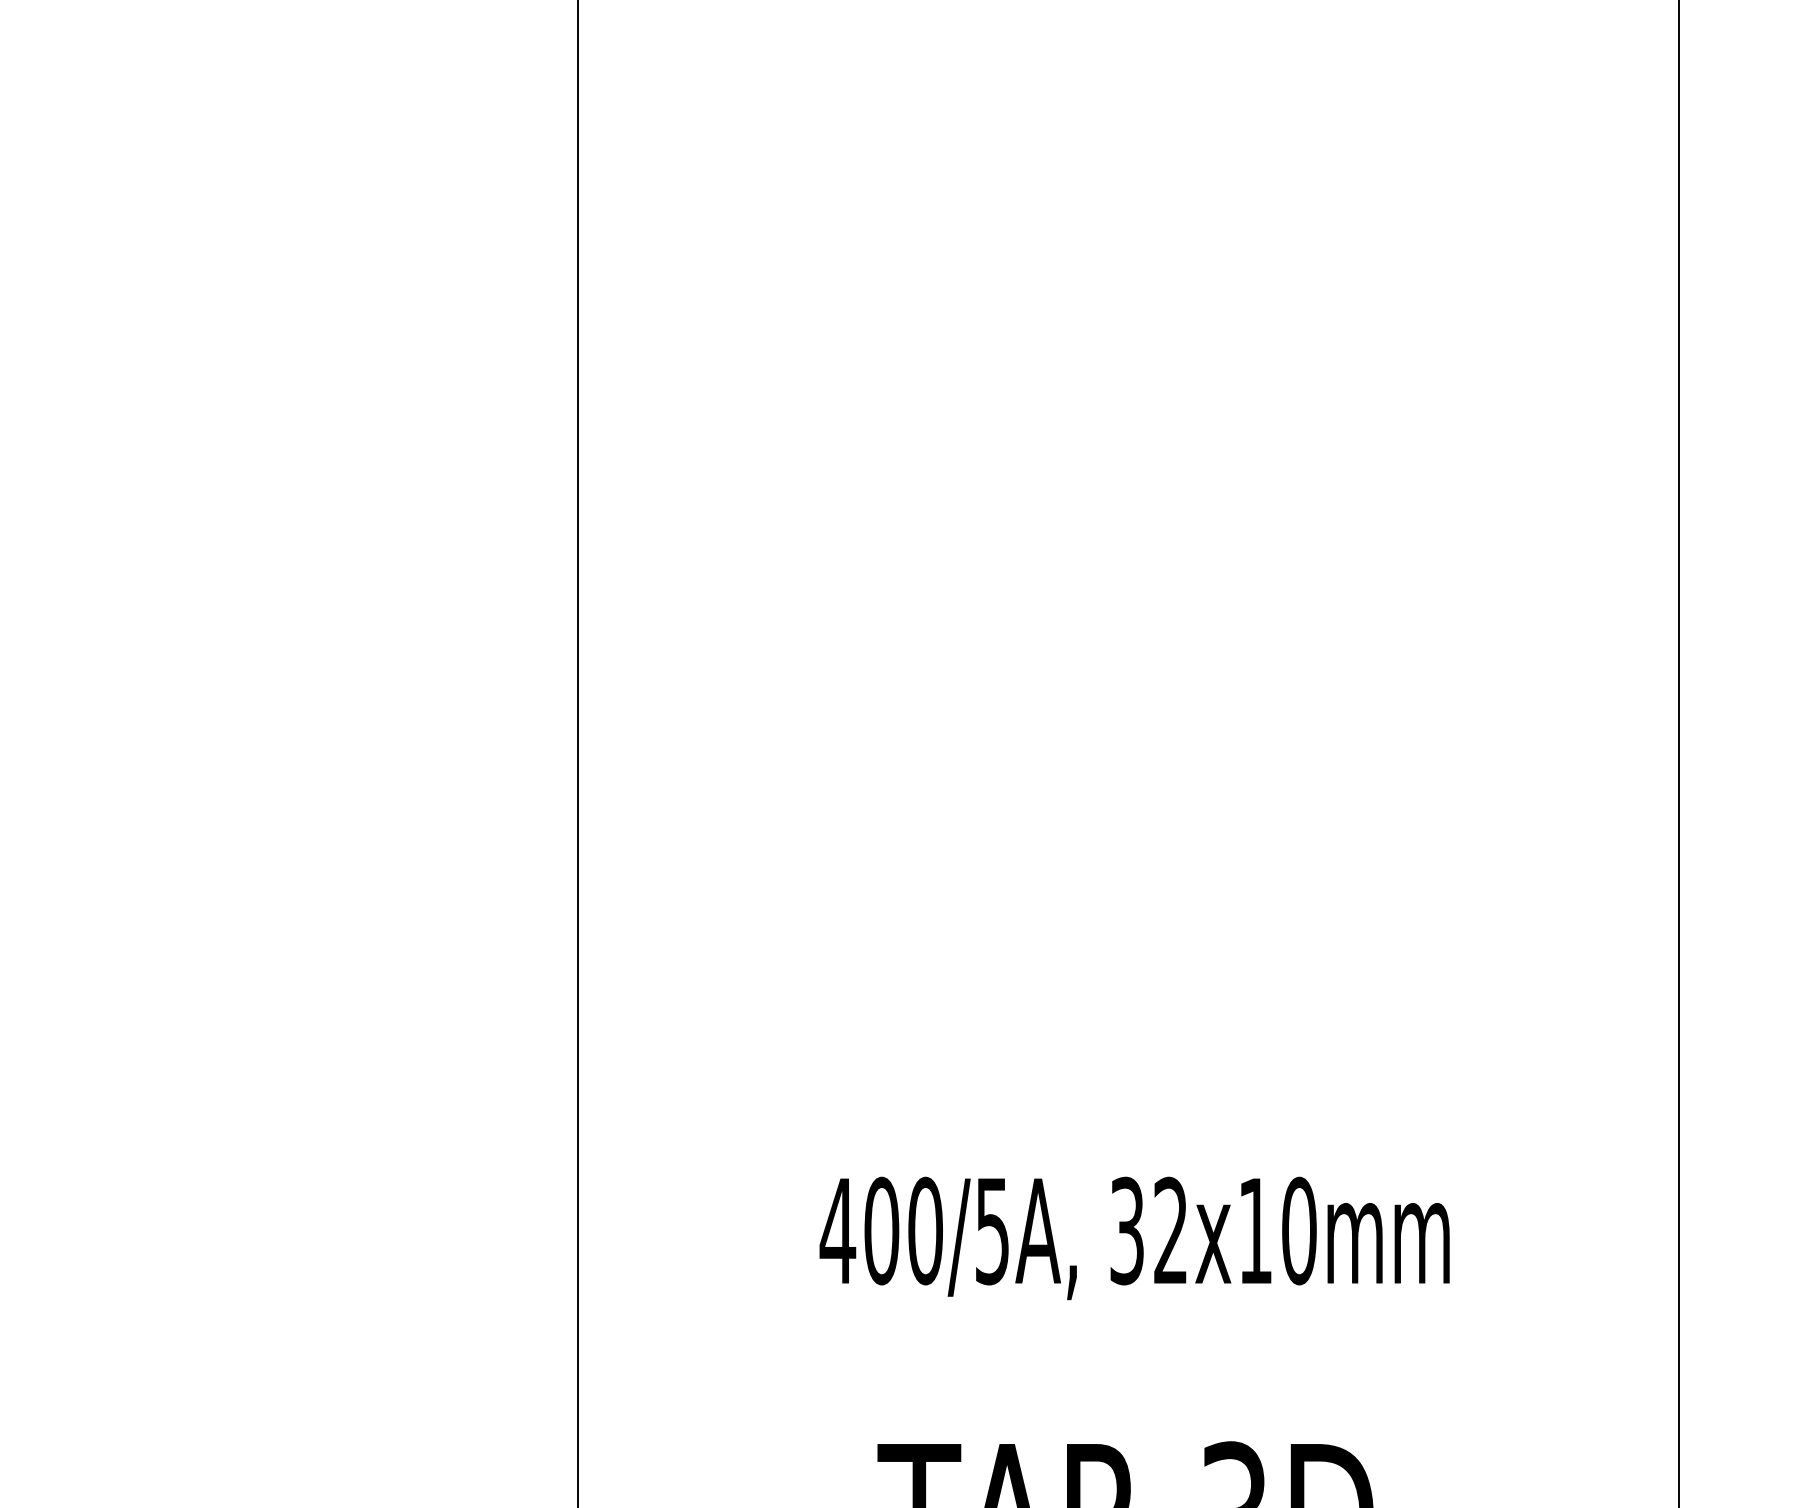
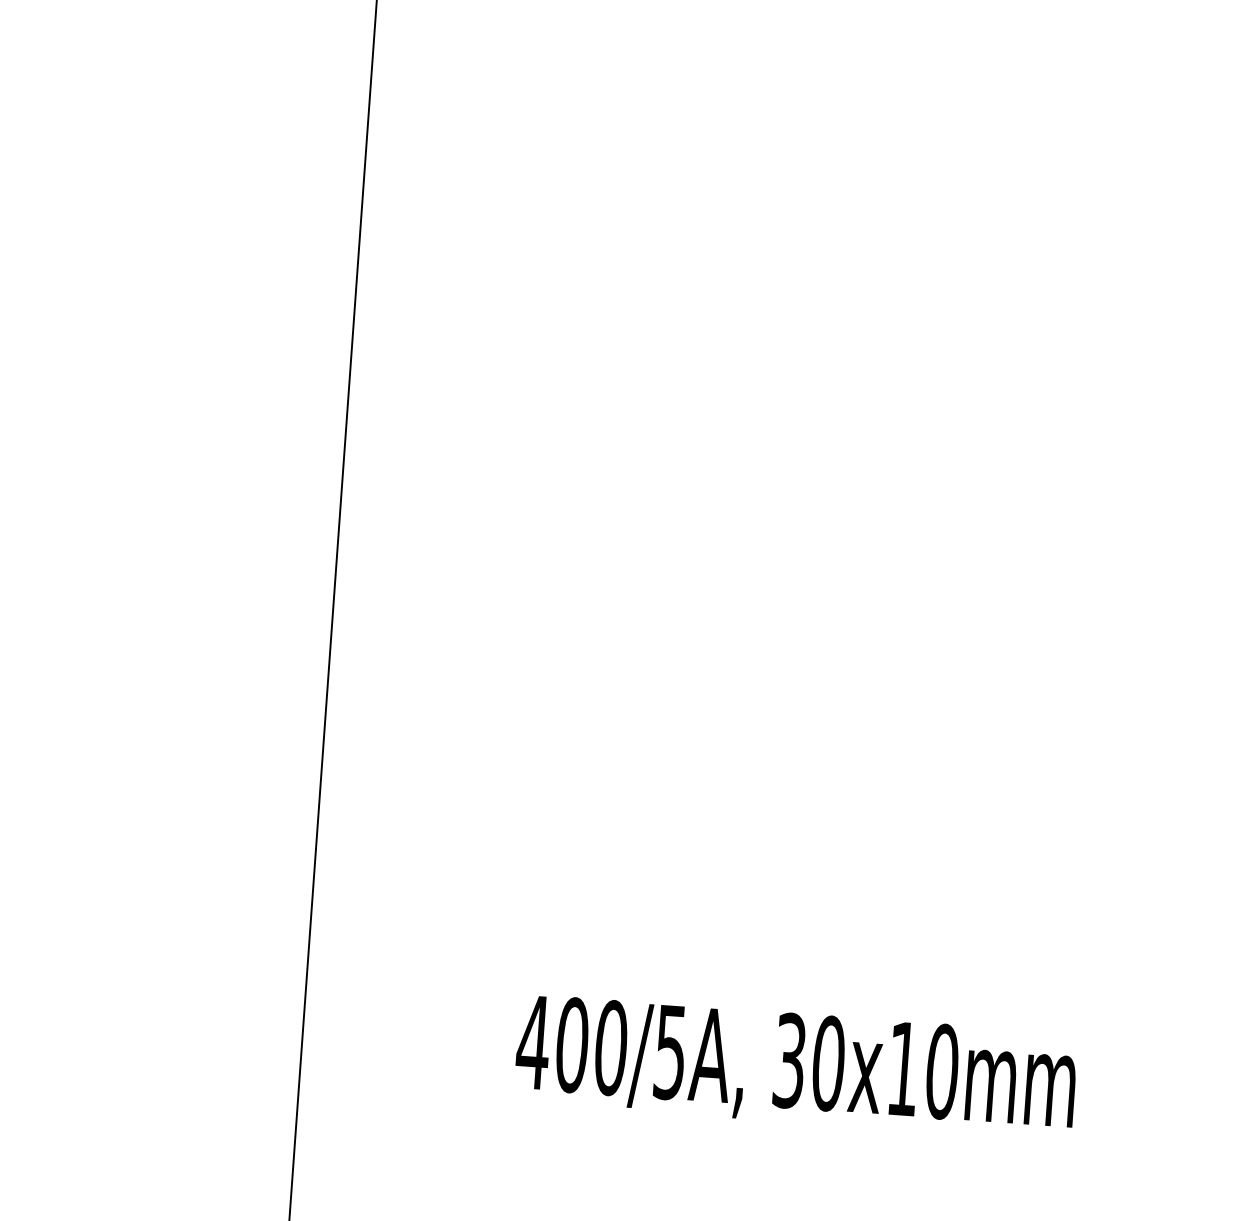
text: (1170, 1230) -> (828, 1063), 32x10mm -> 30x10mm

